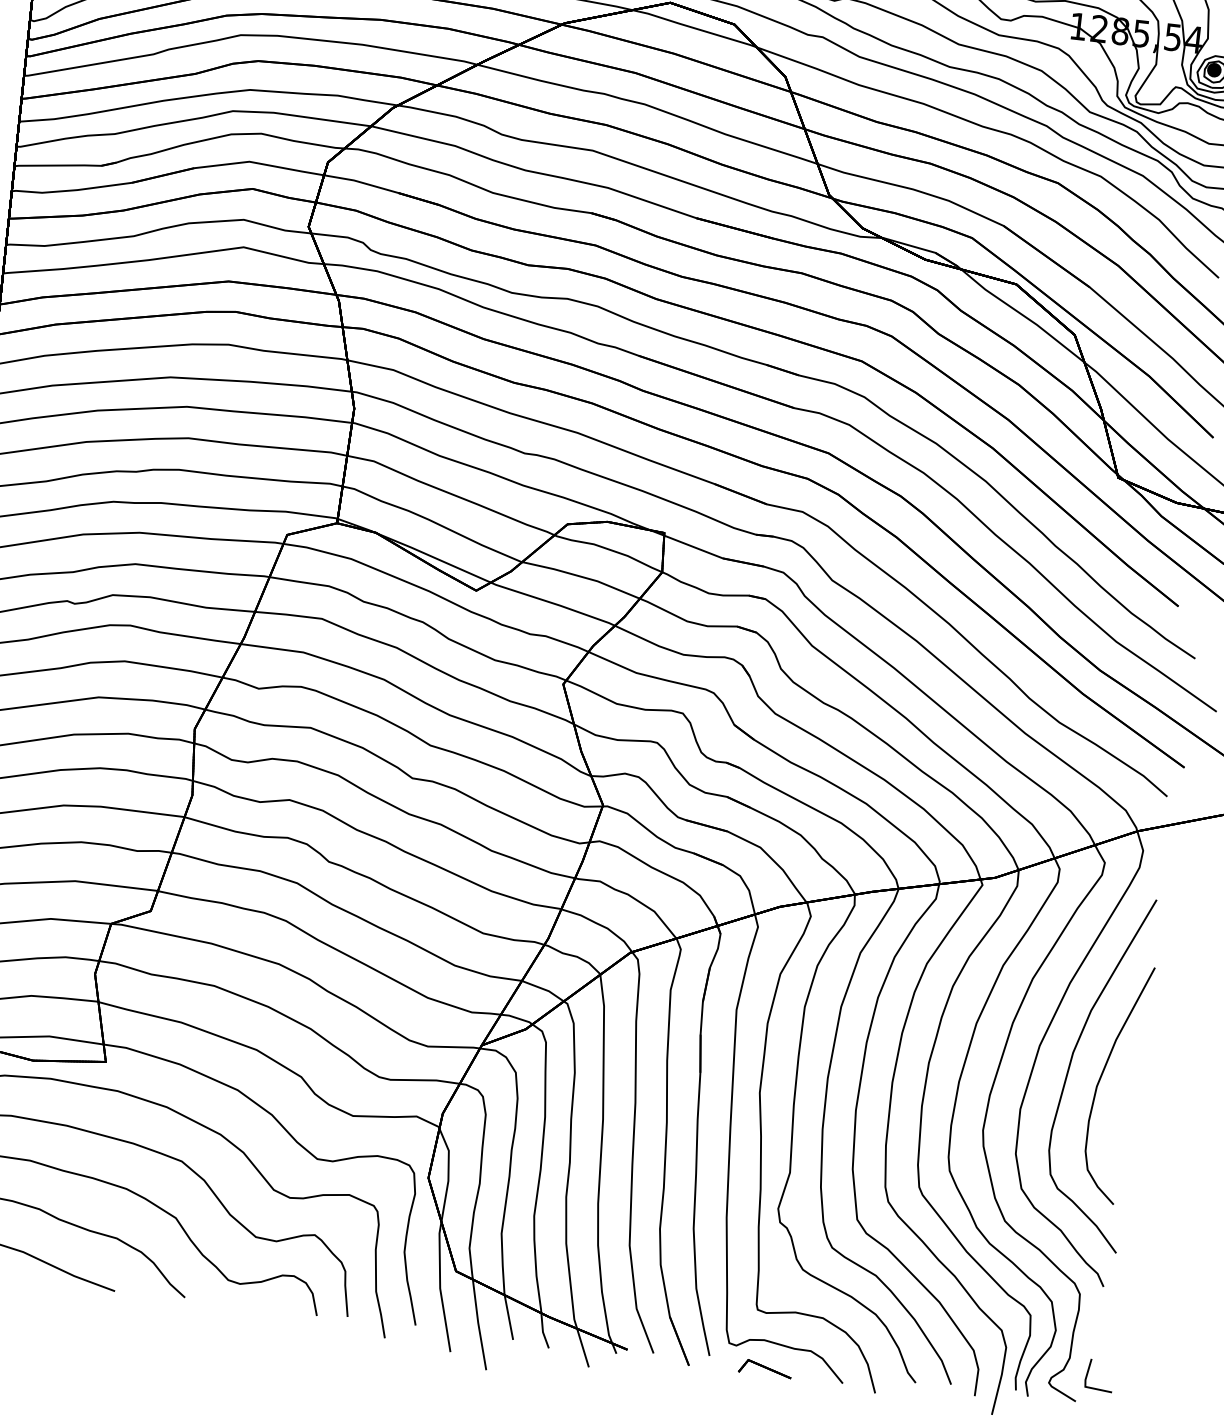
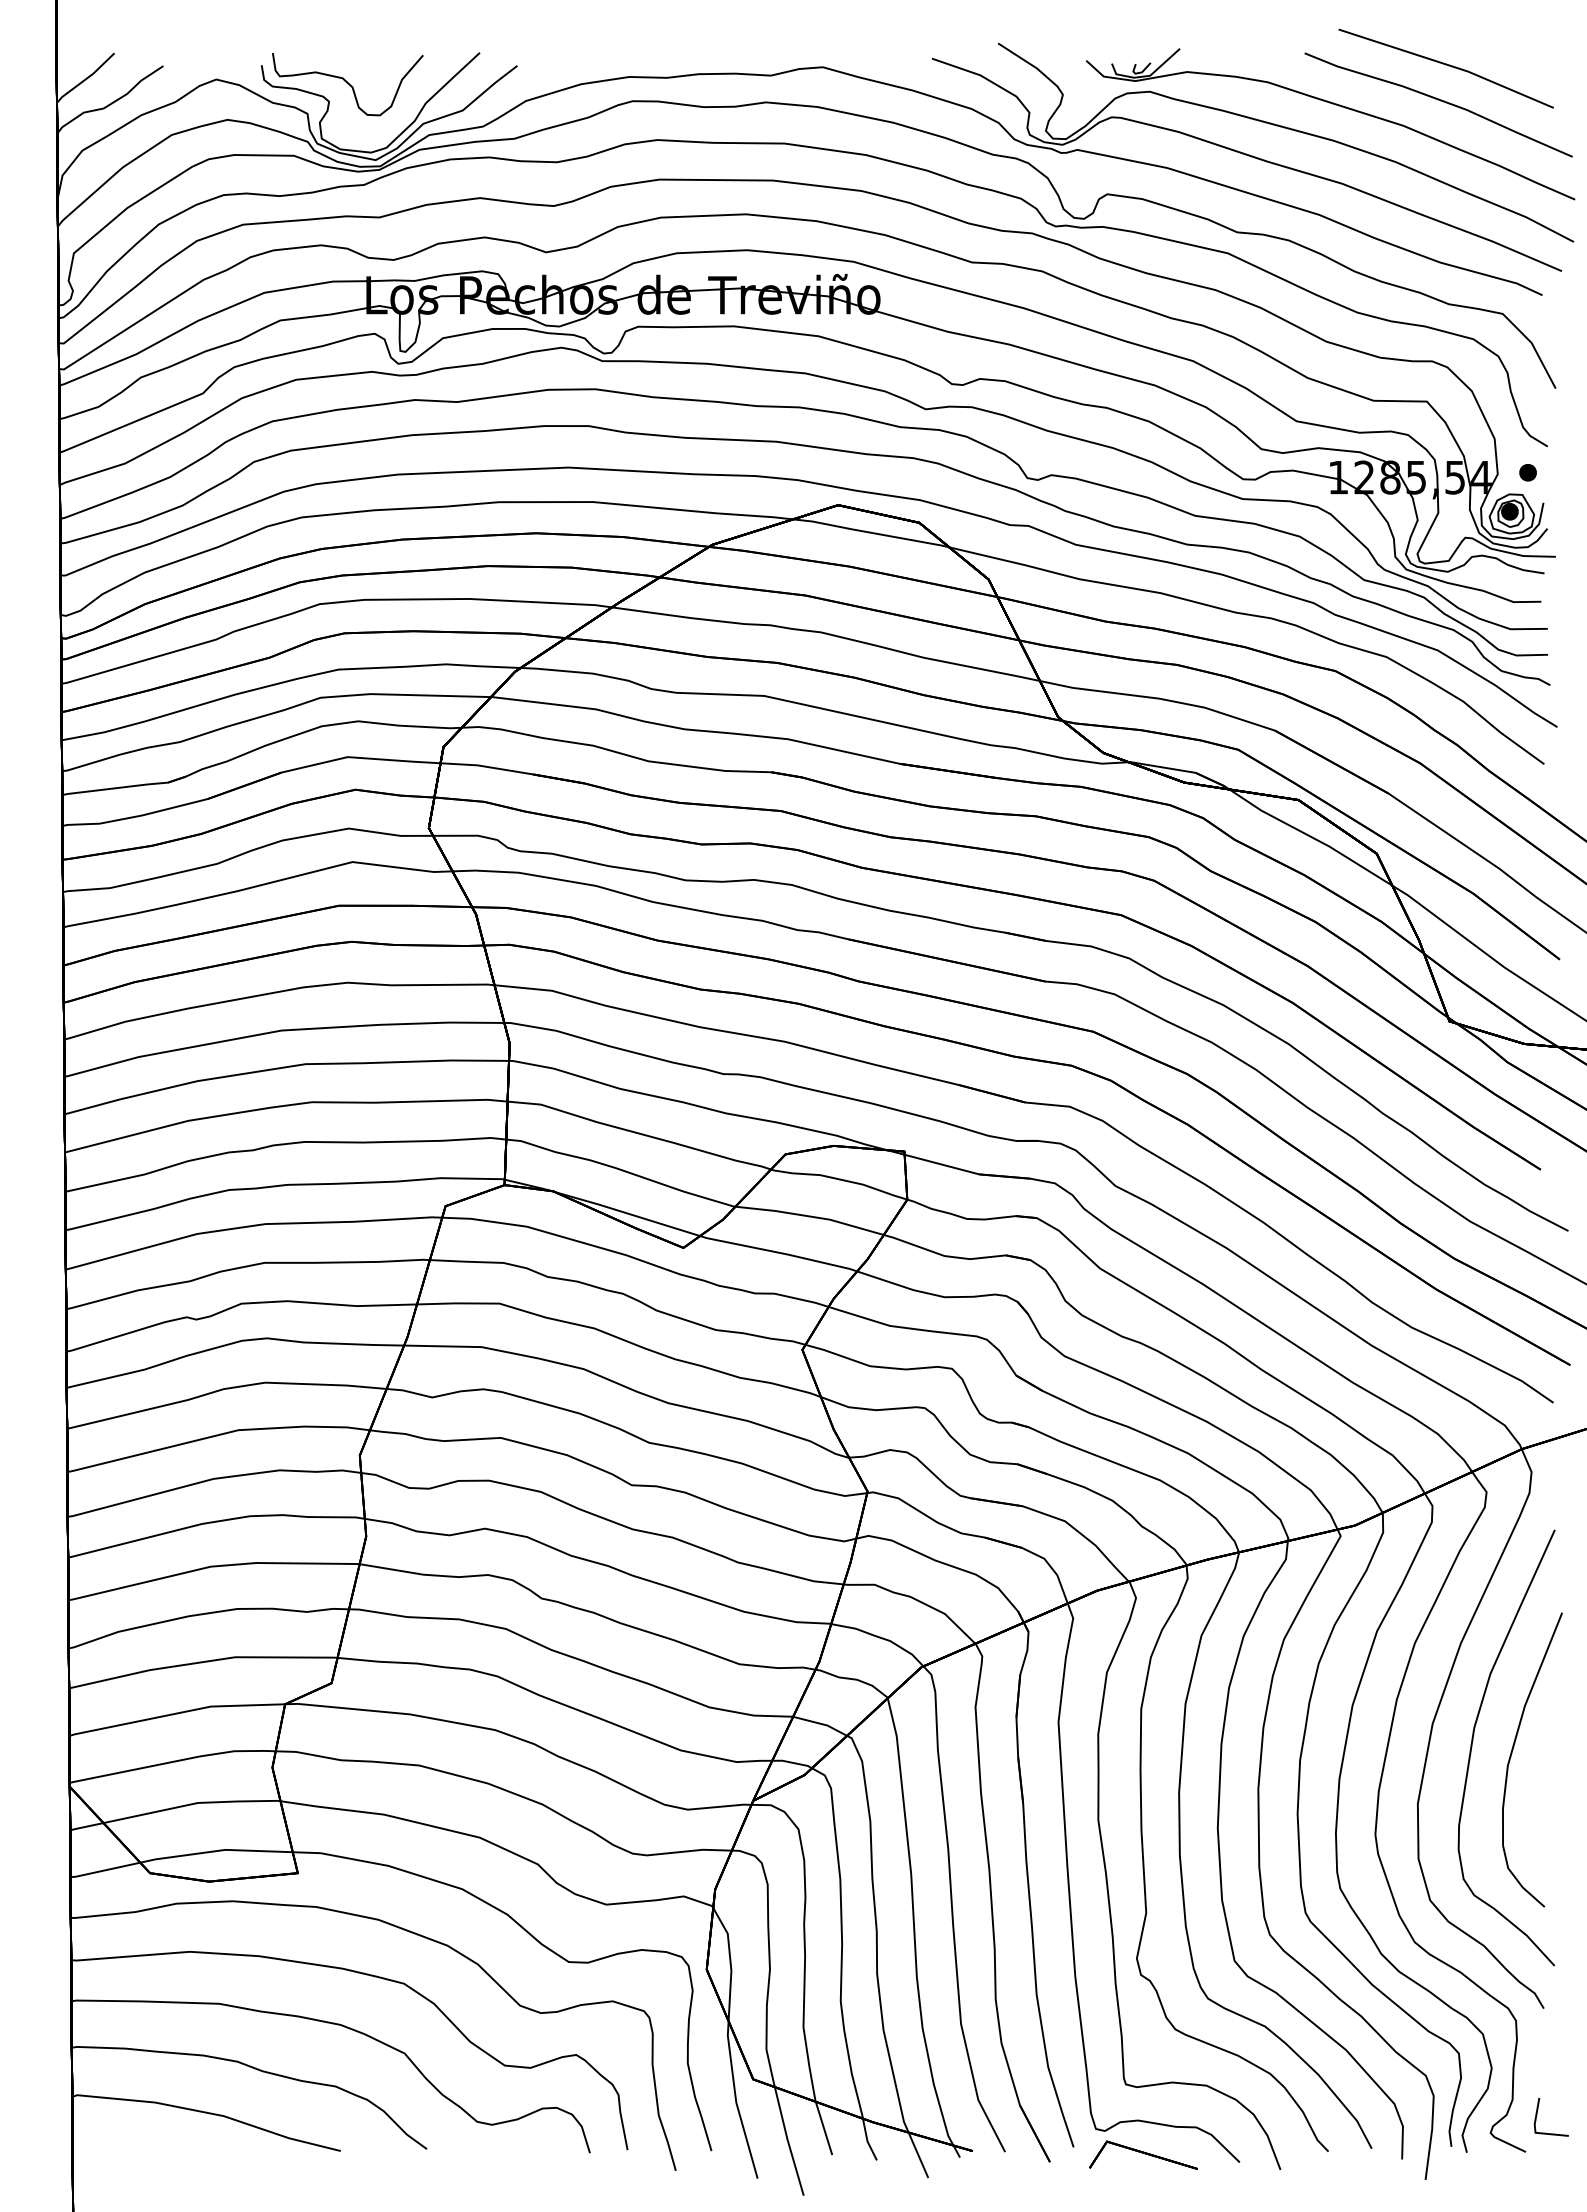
part: (765, 1368) -> (1143, 2154), size x1.67

